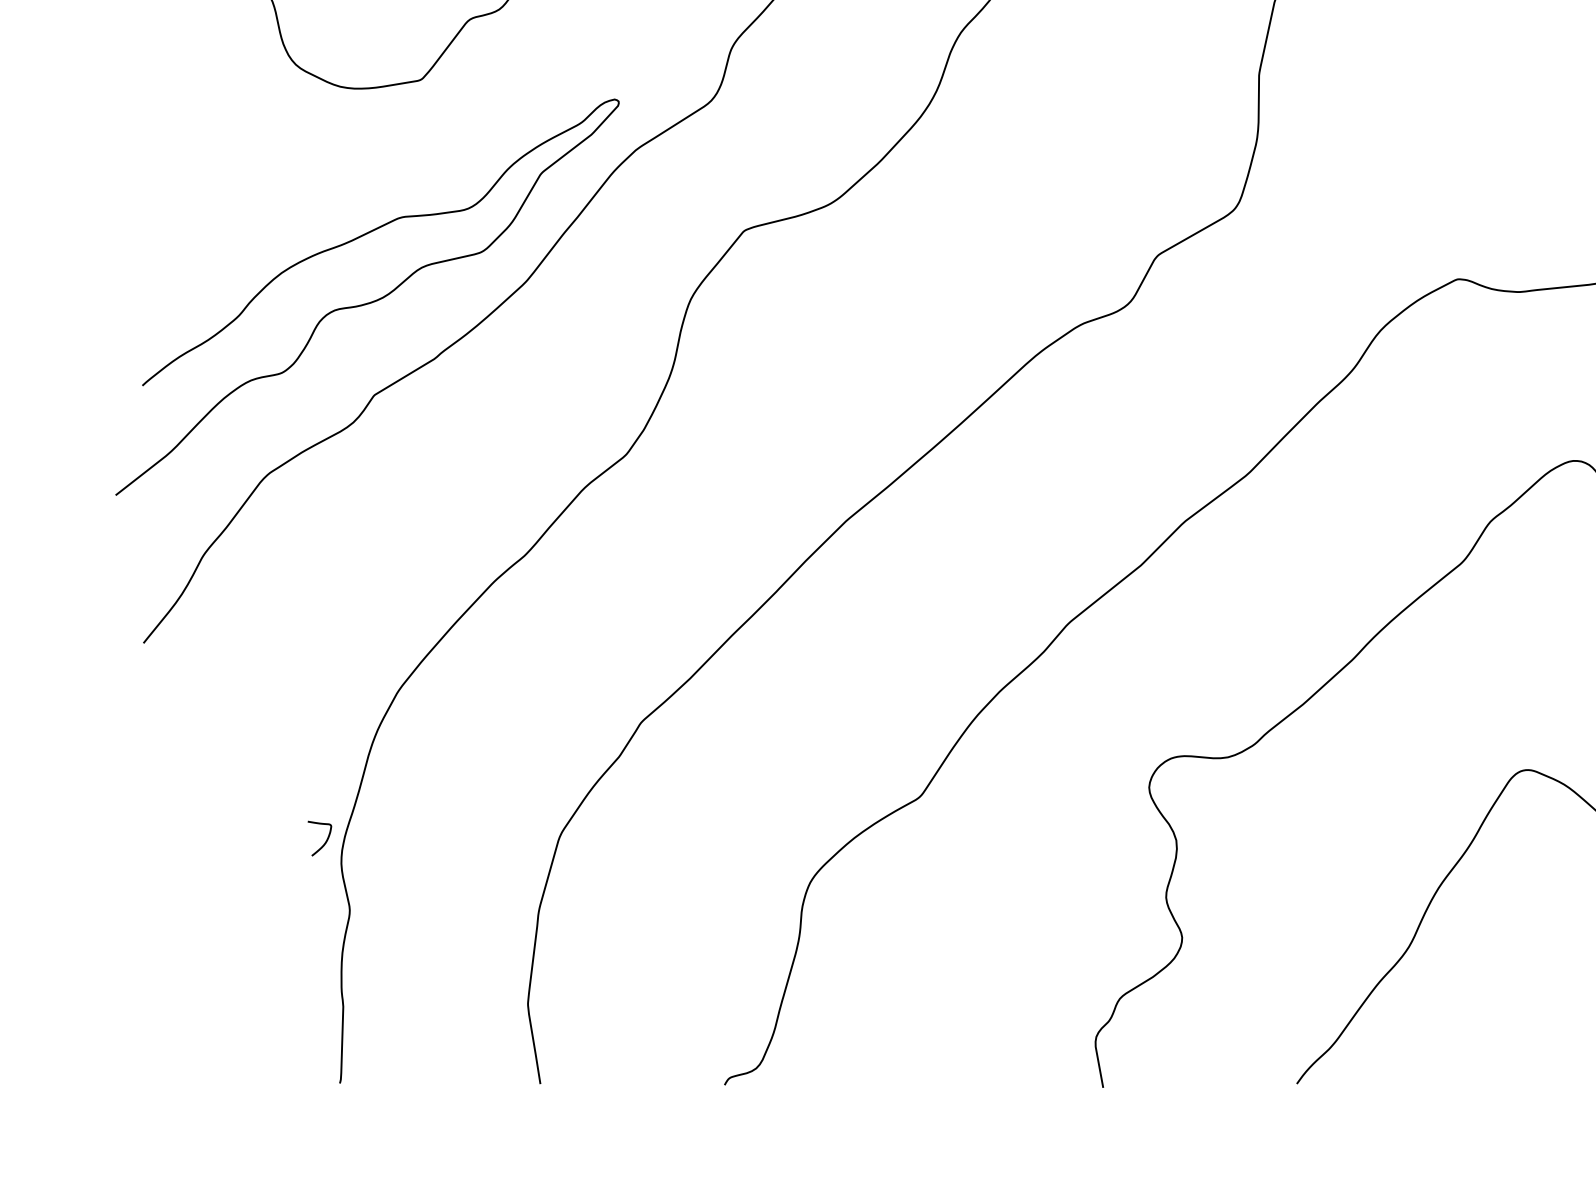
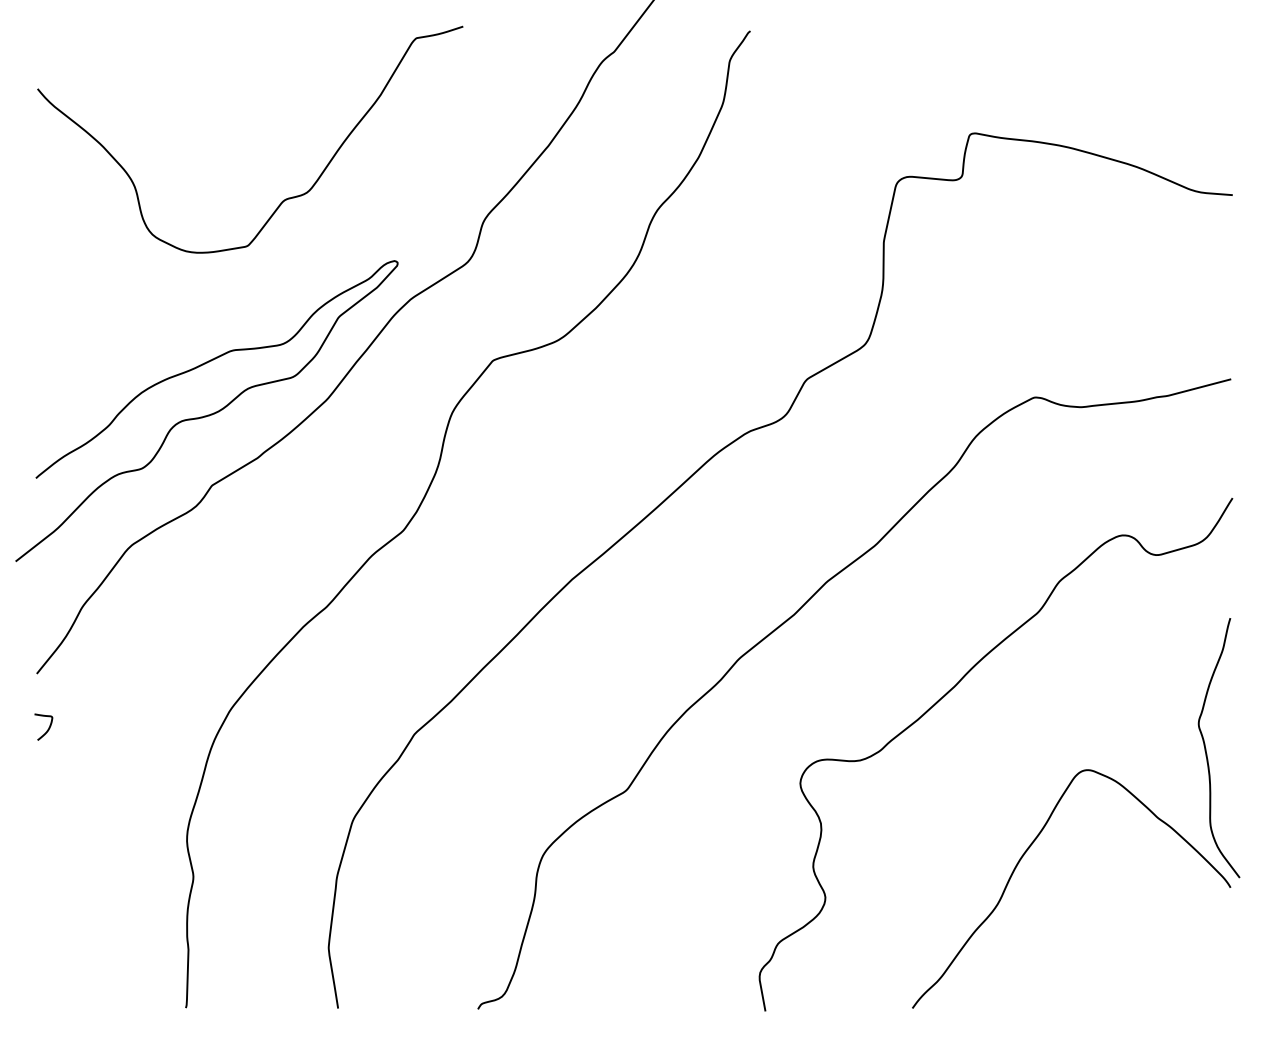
curve: (324, 841) -> (47, 729), moved

